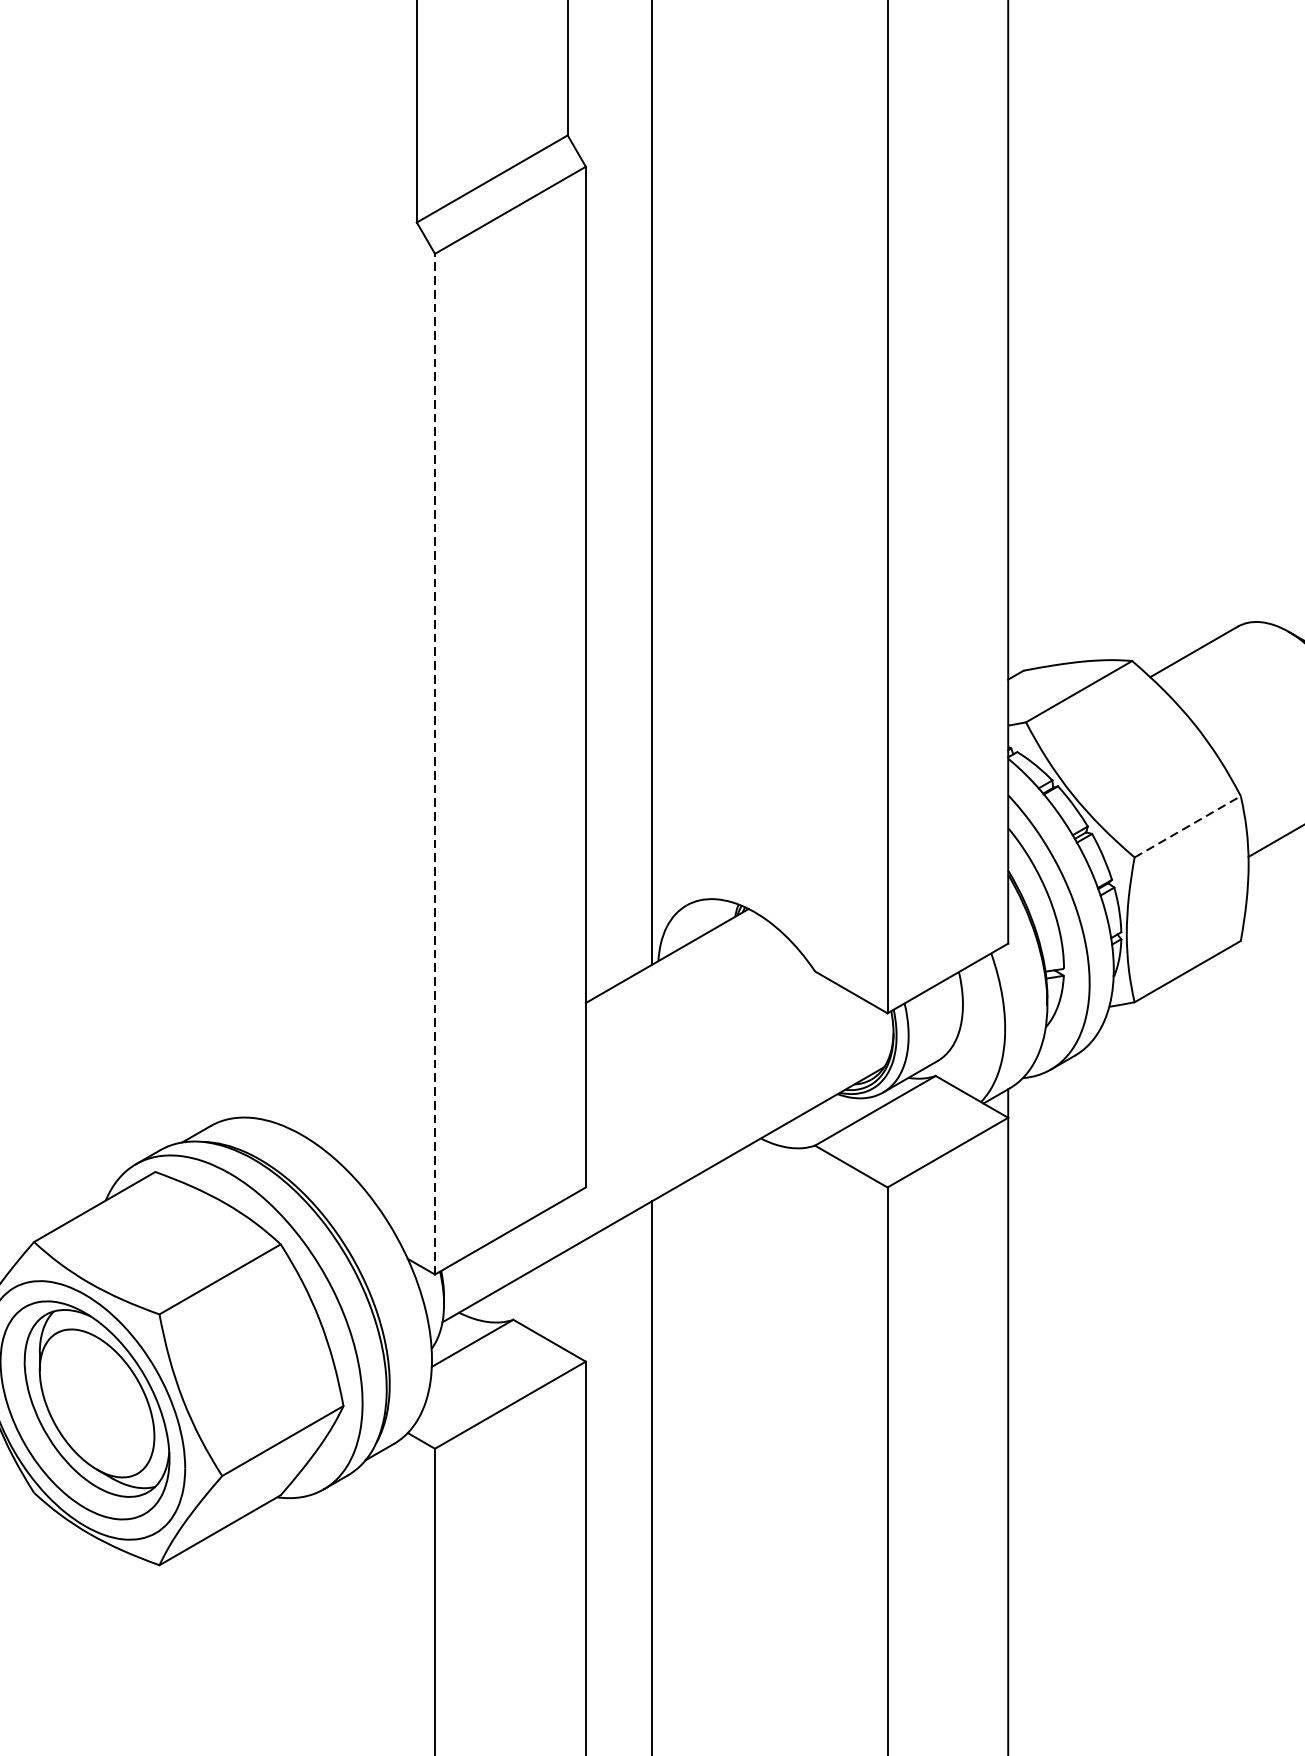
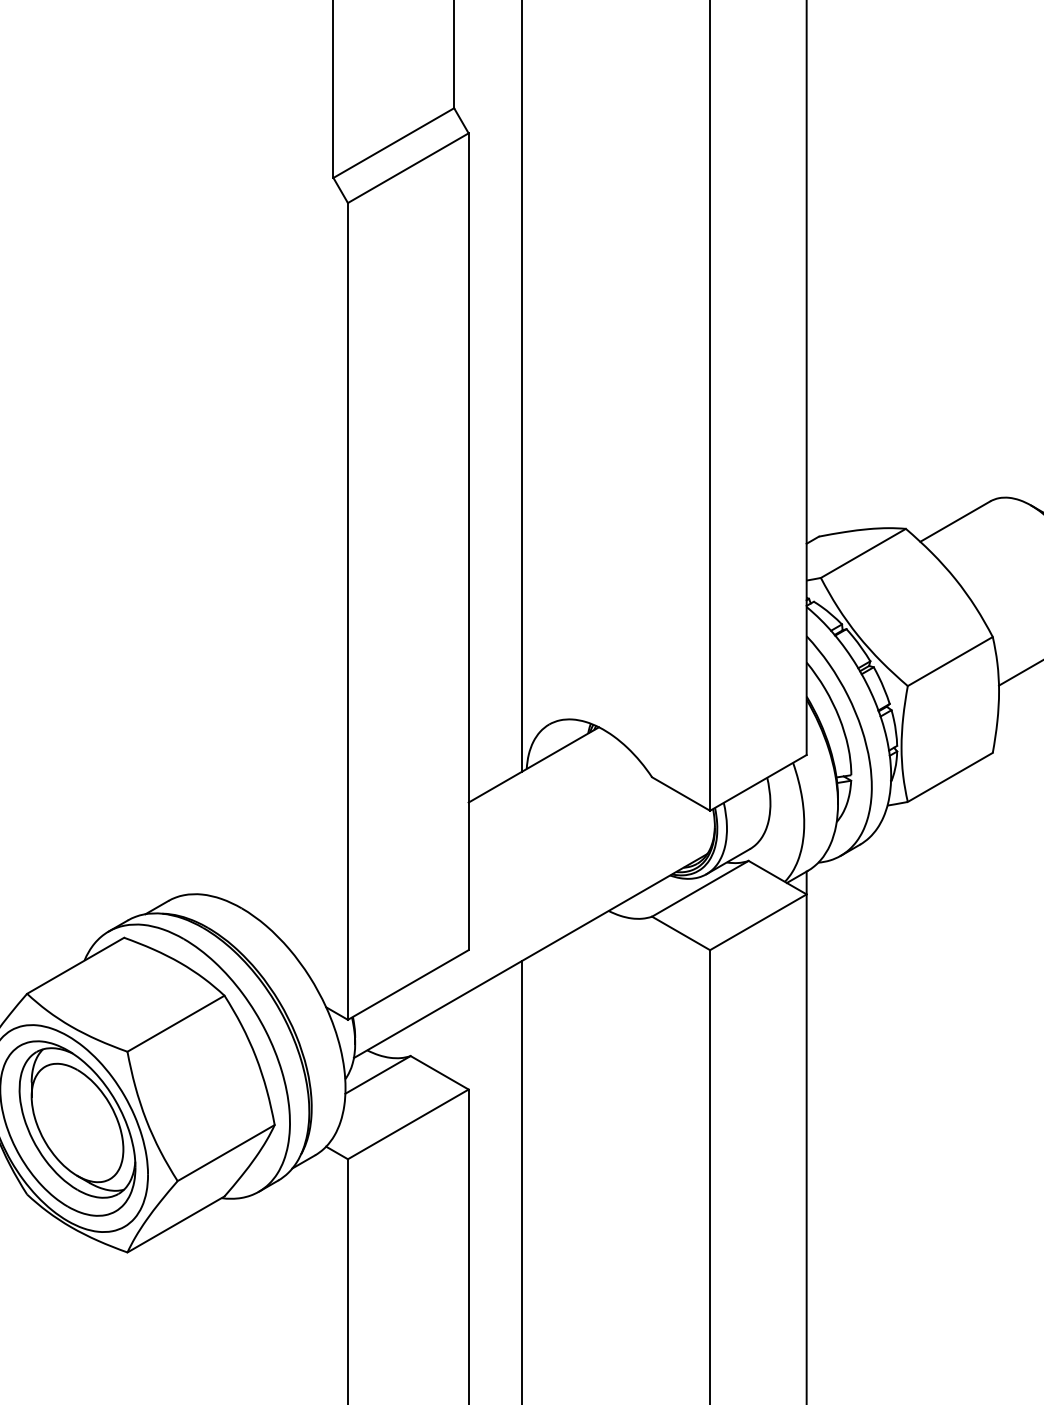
line: (434, 763) -> (347, 610), dashed -> solid
line: (1187, 826) -> (950, 661), dashed -> solid

